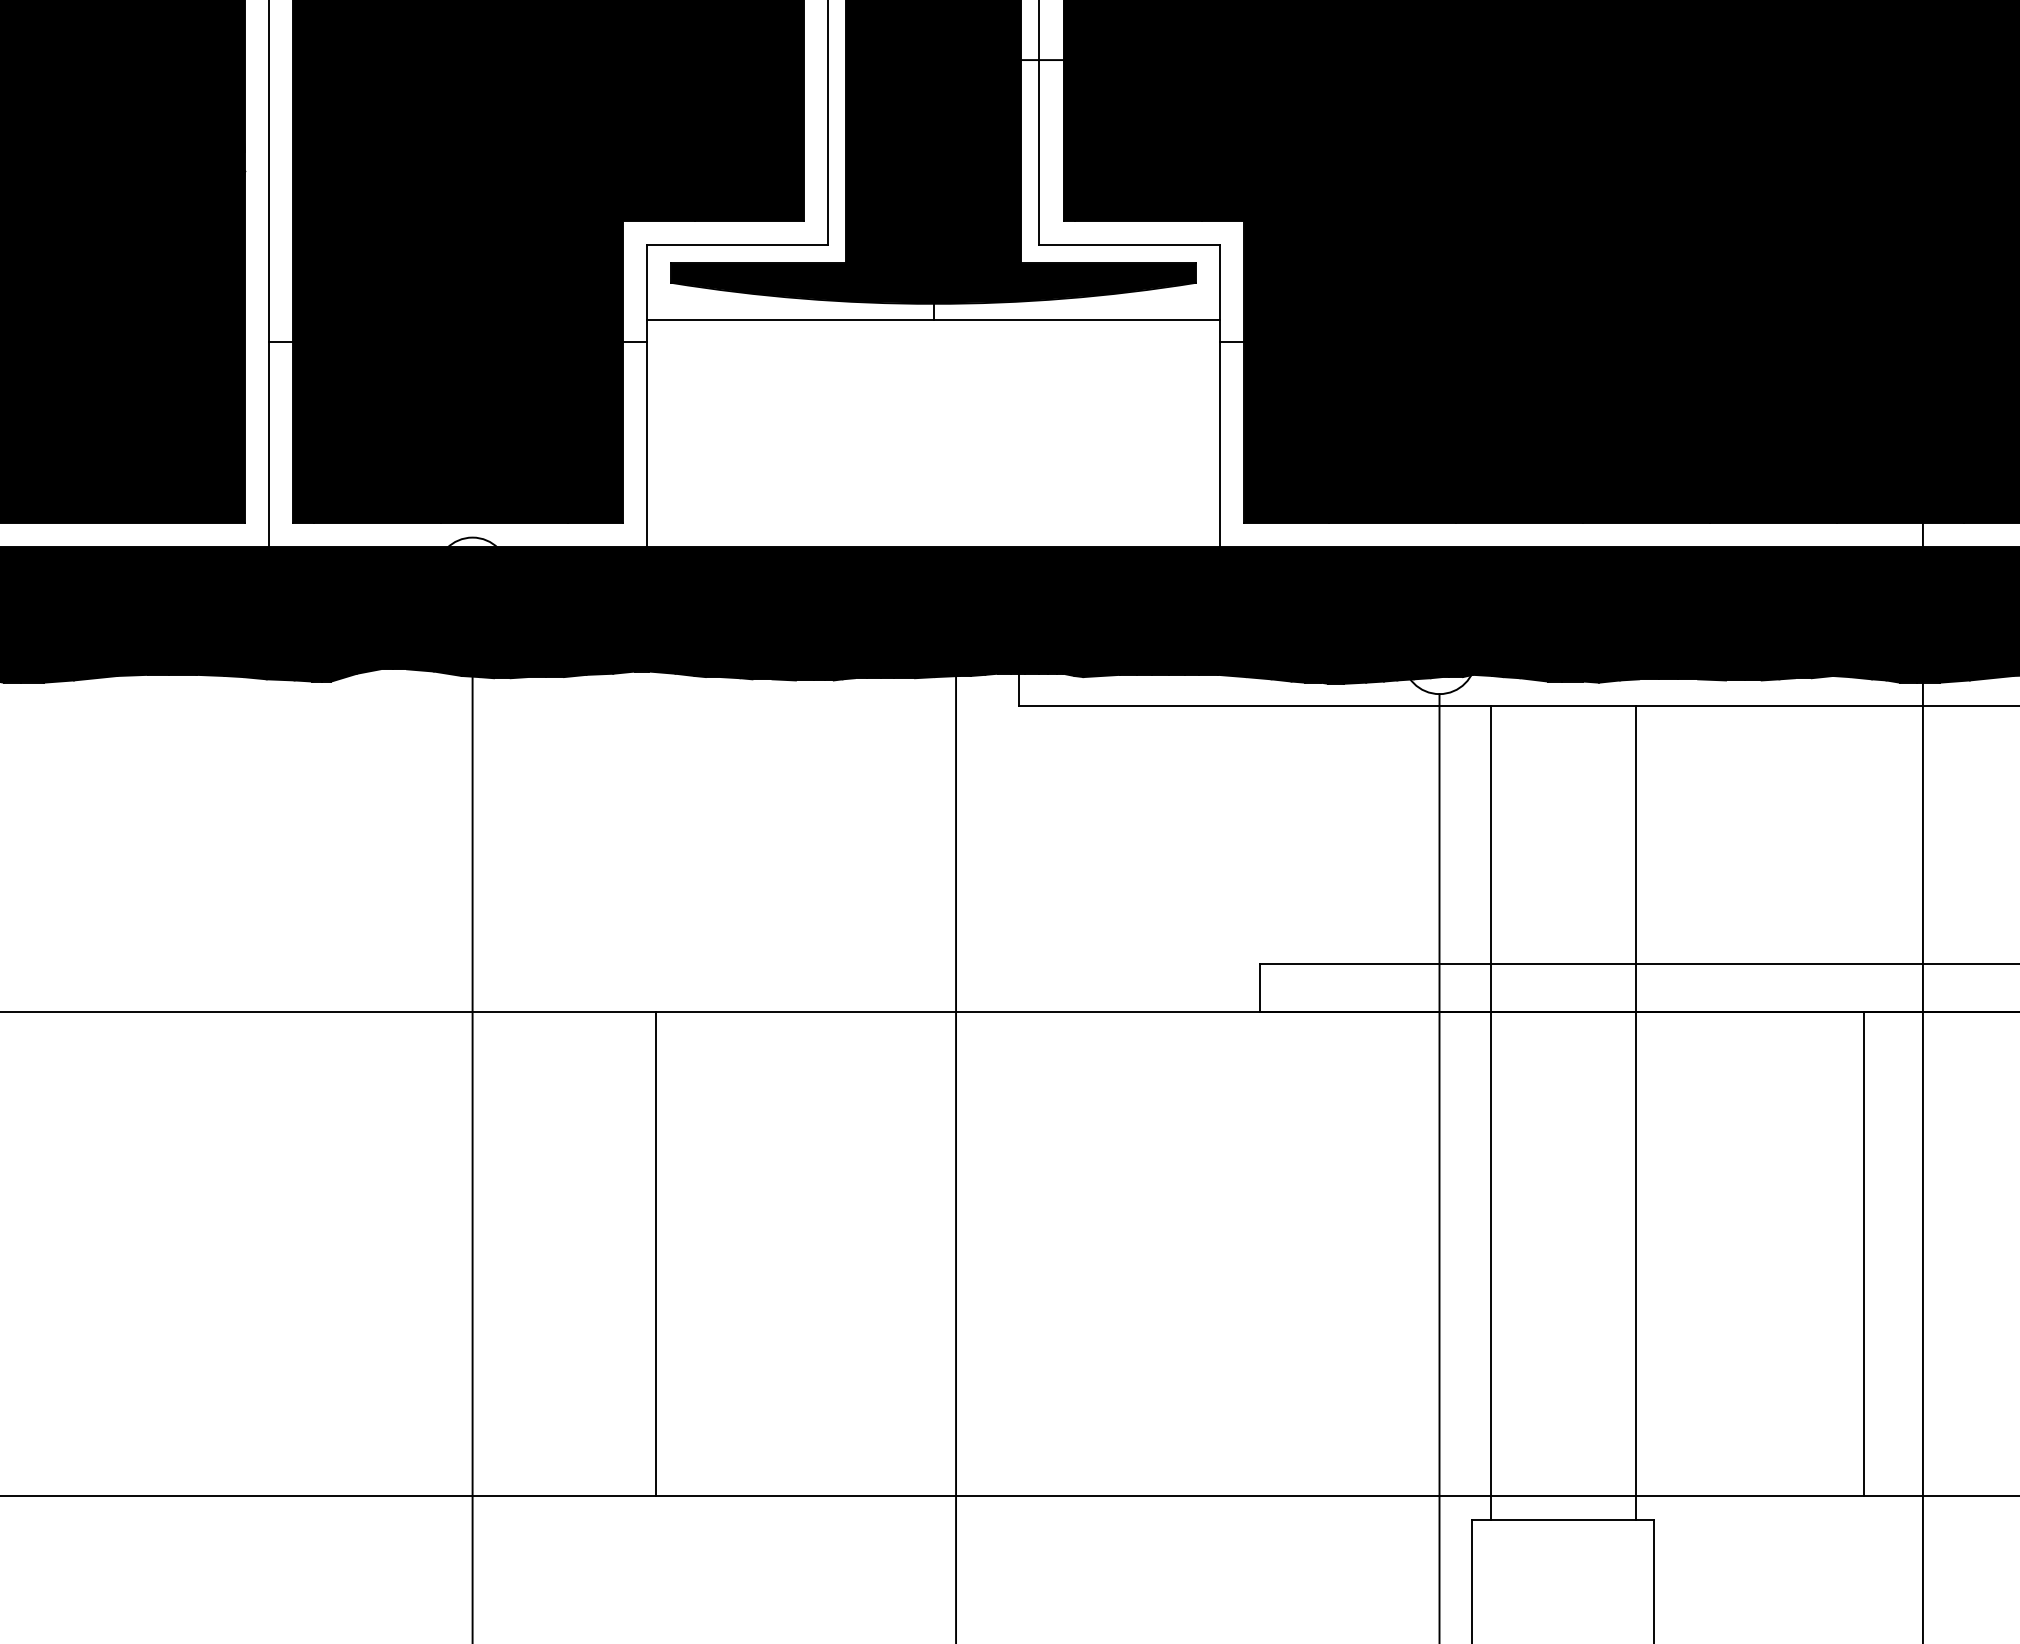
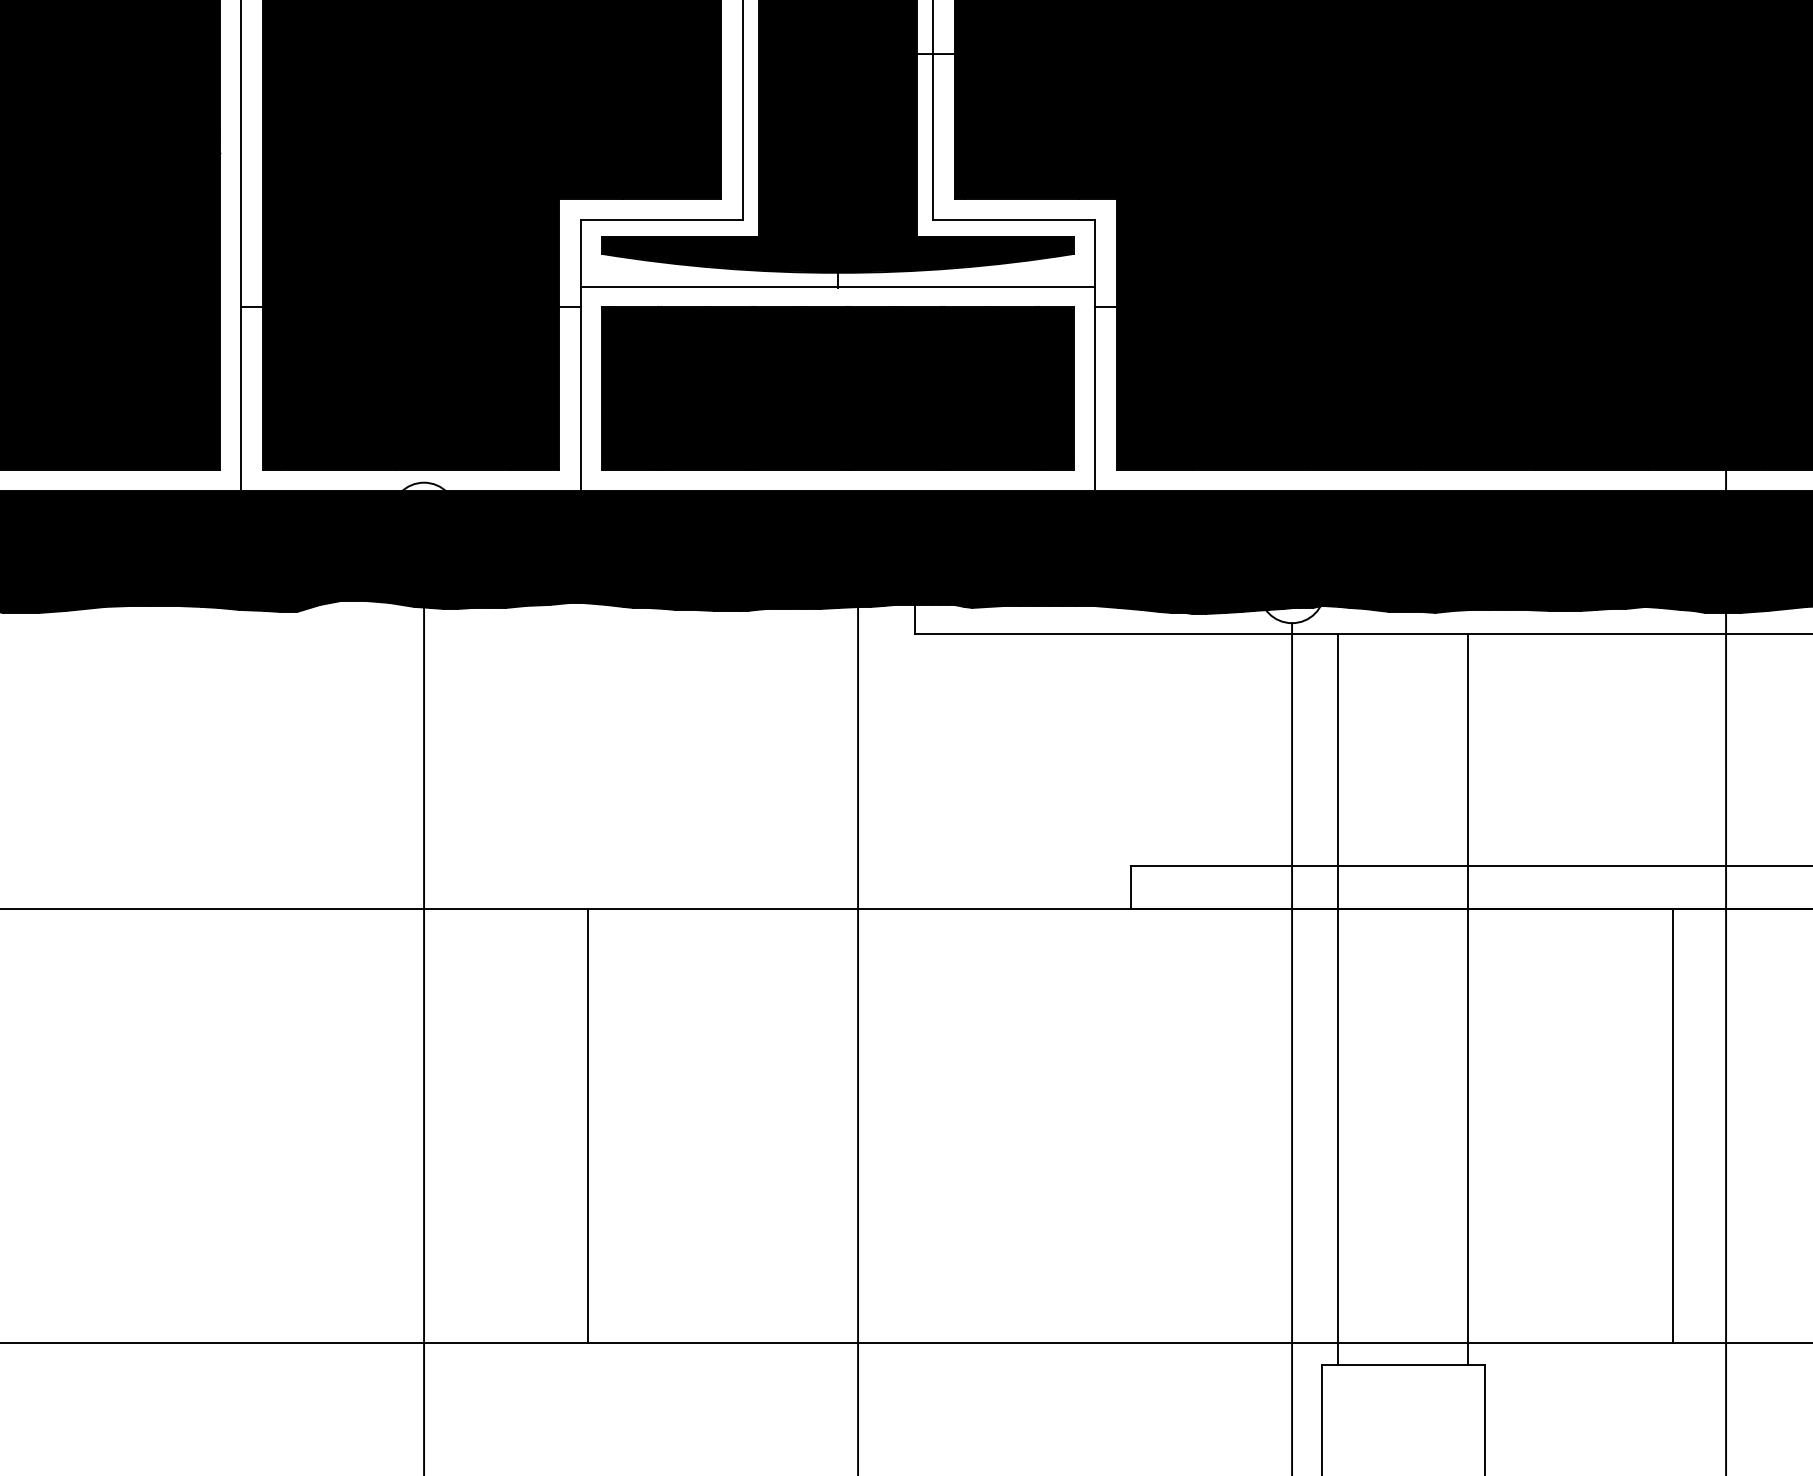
part: (933, 432) -> (837, 388), added

